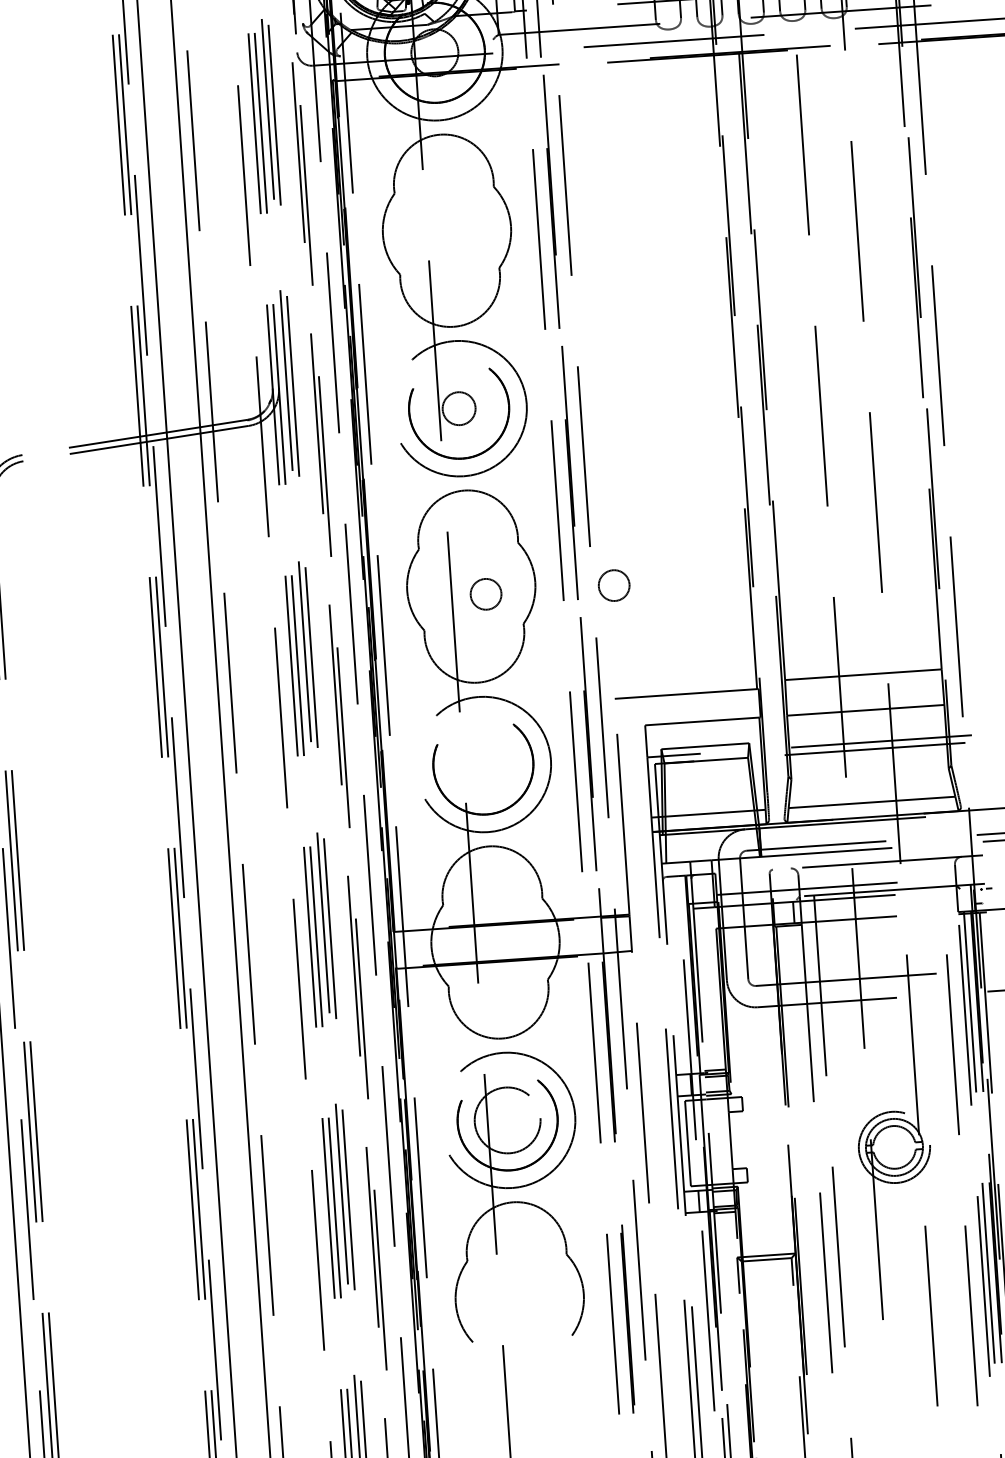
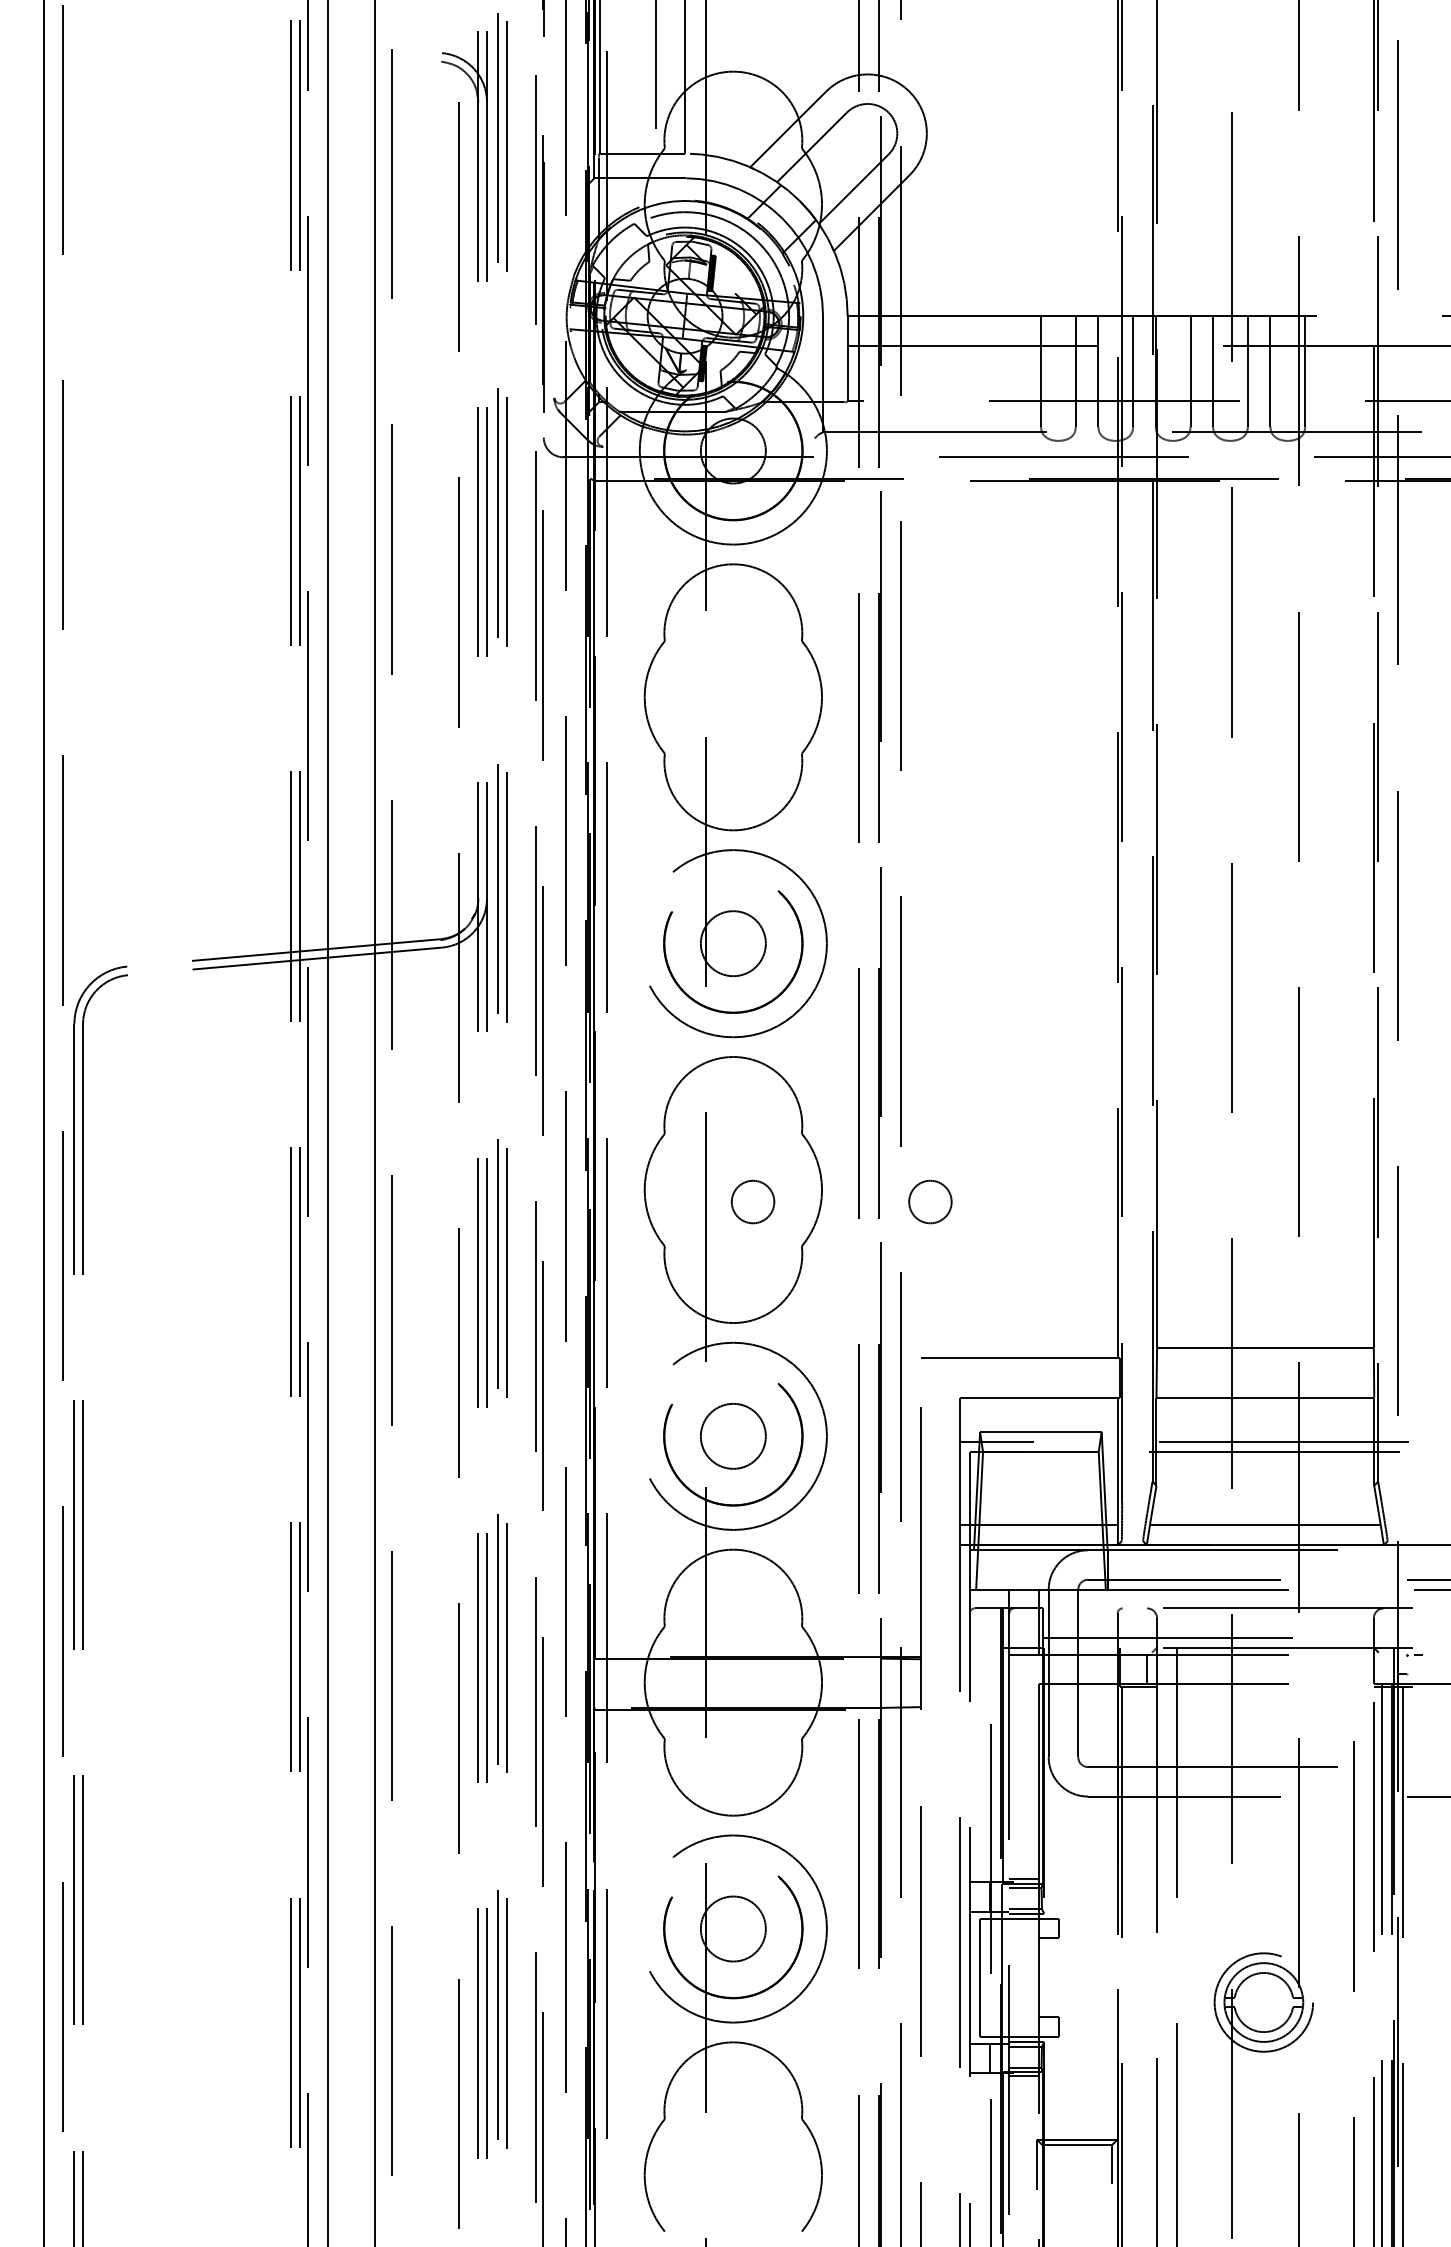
circle: (458, 408) -> (732, 943), size x1.43
circle: (483, 764) -> (733, 1436), added
circle: (507, 1120) -> (732, 1928), size x0.71

